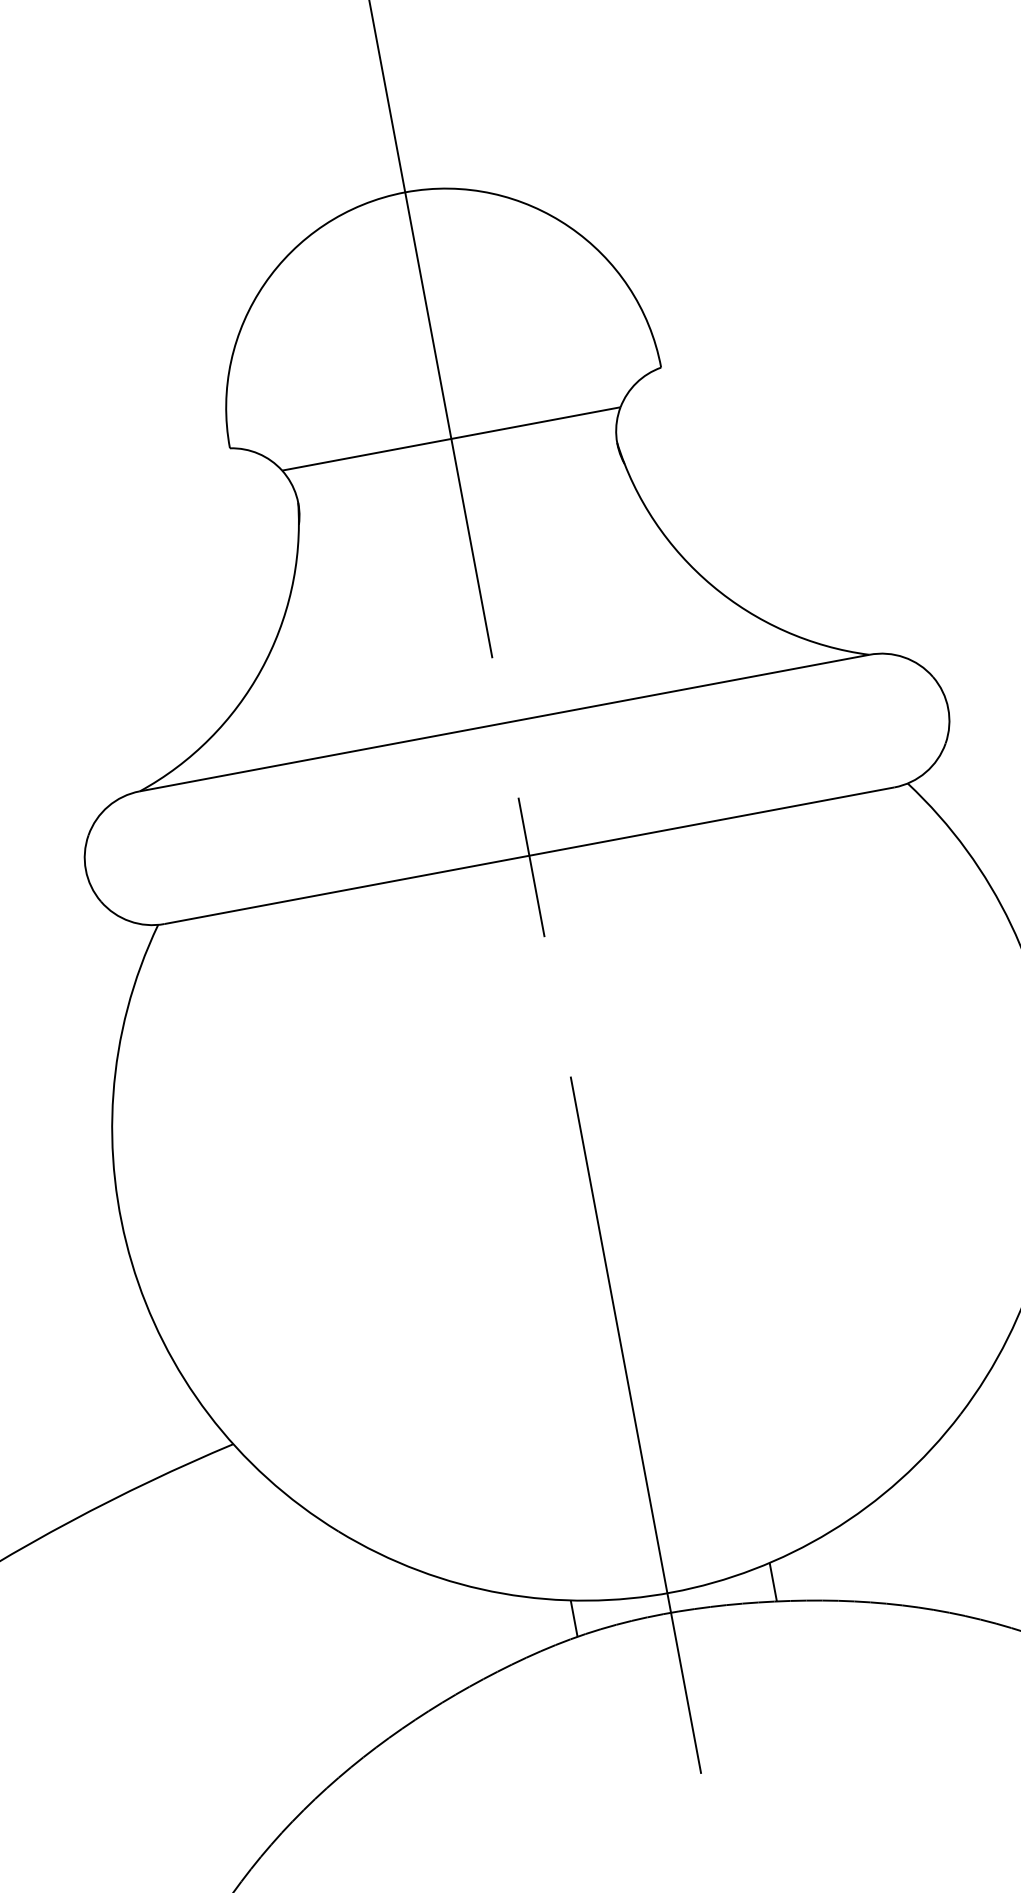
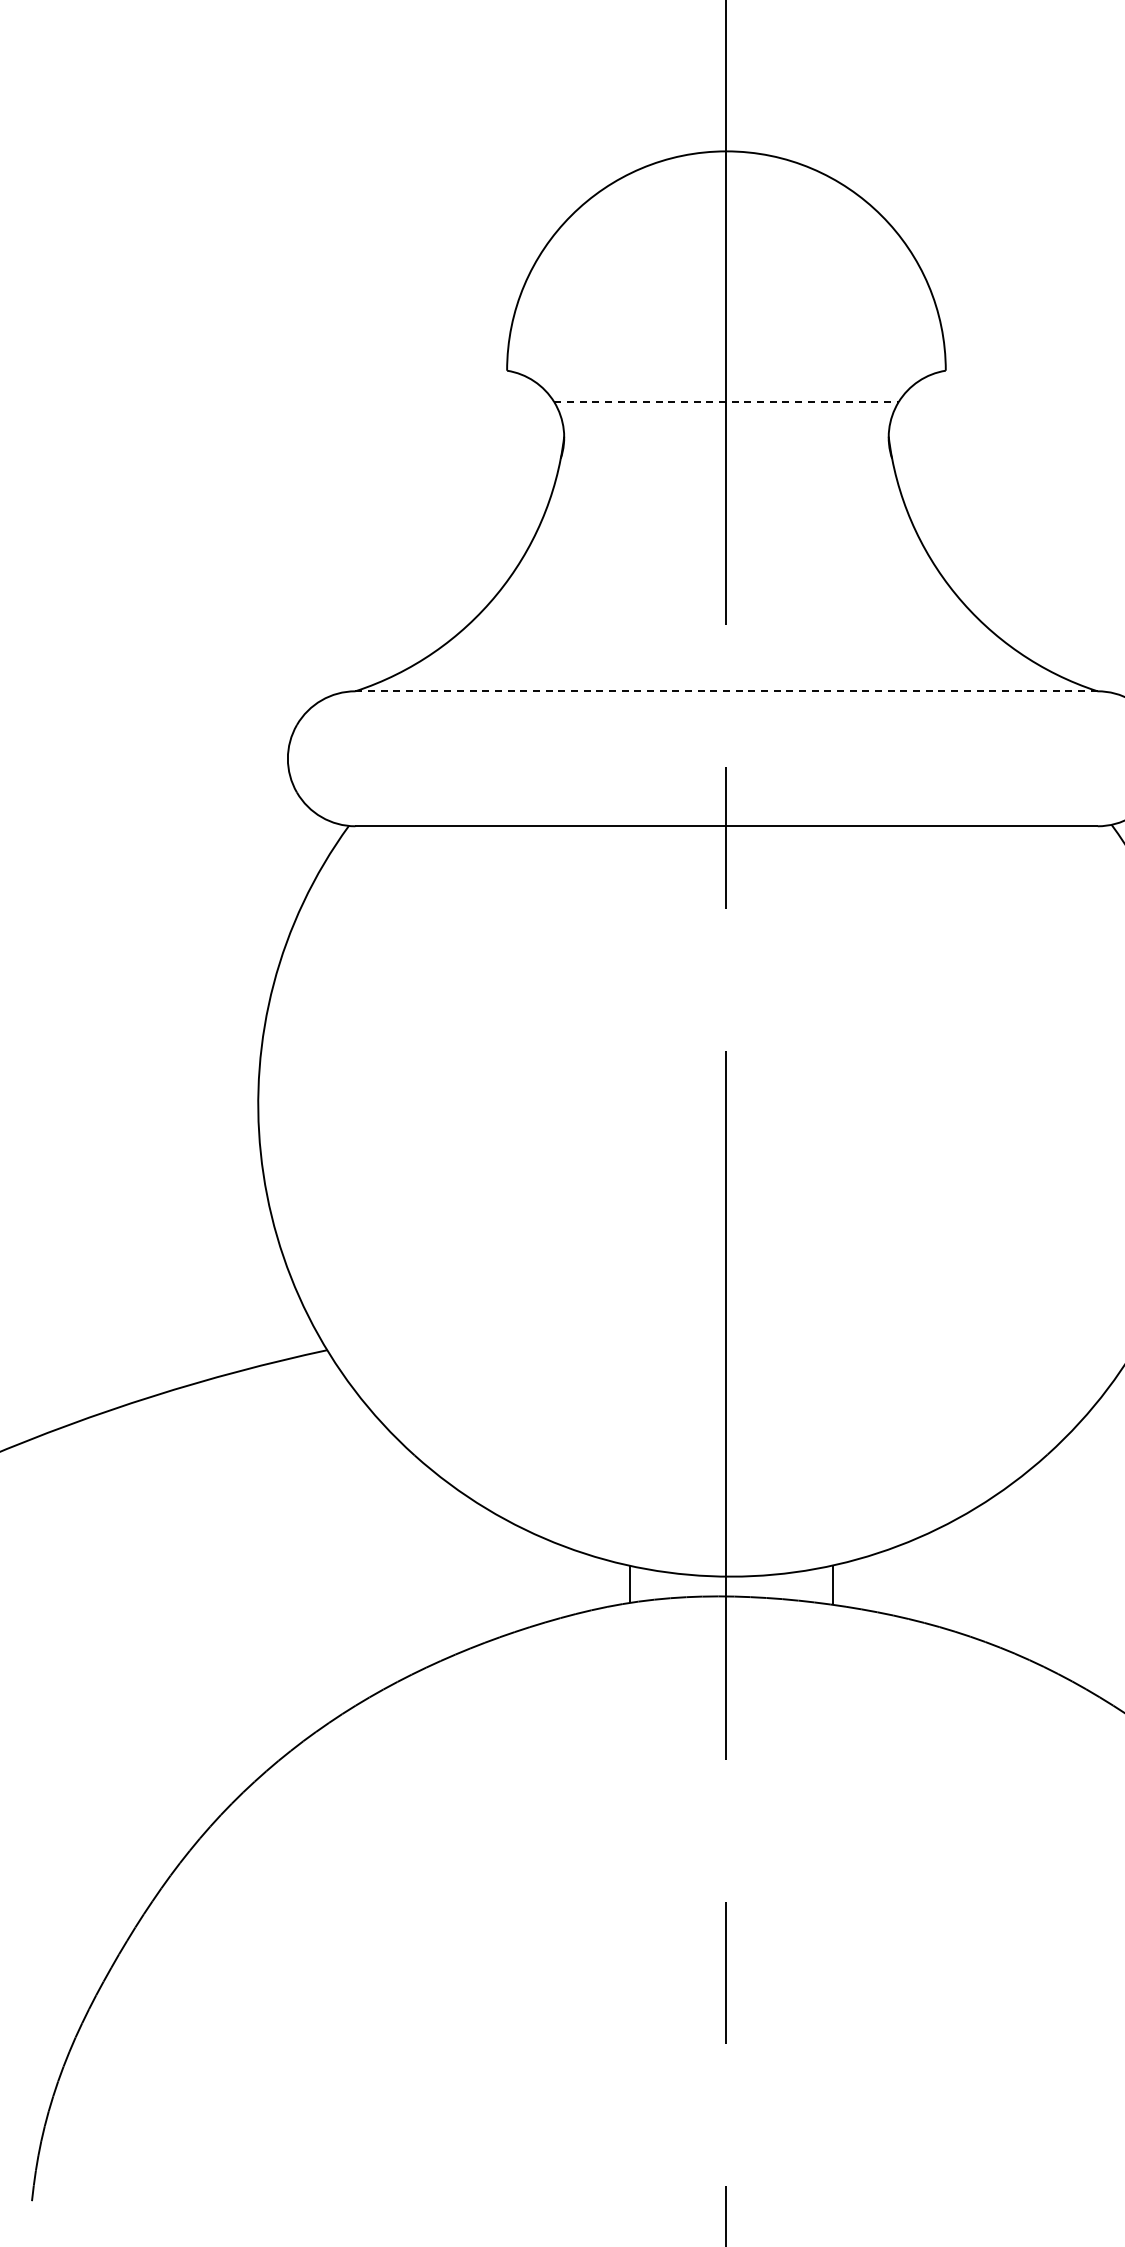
line: (451, 439) -> (726, 402), solid -> dashed
line: (505, 723) -> (727, 691), solid -> dashed

